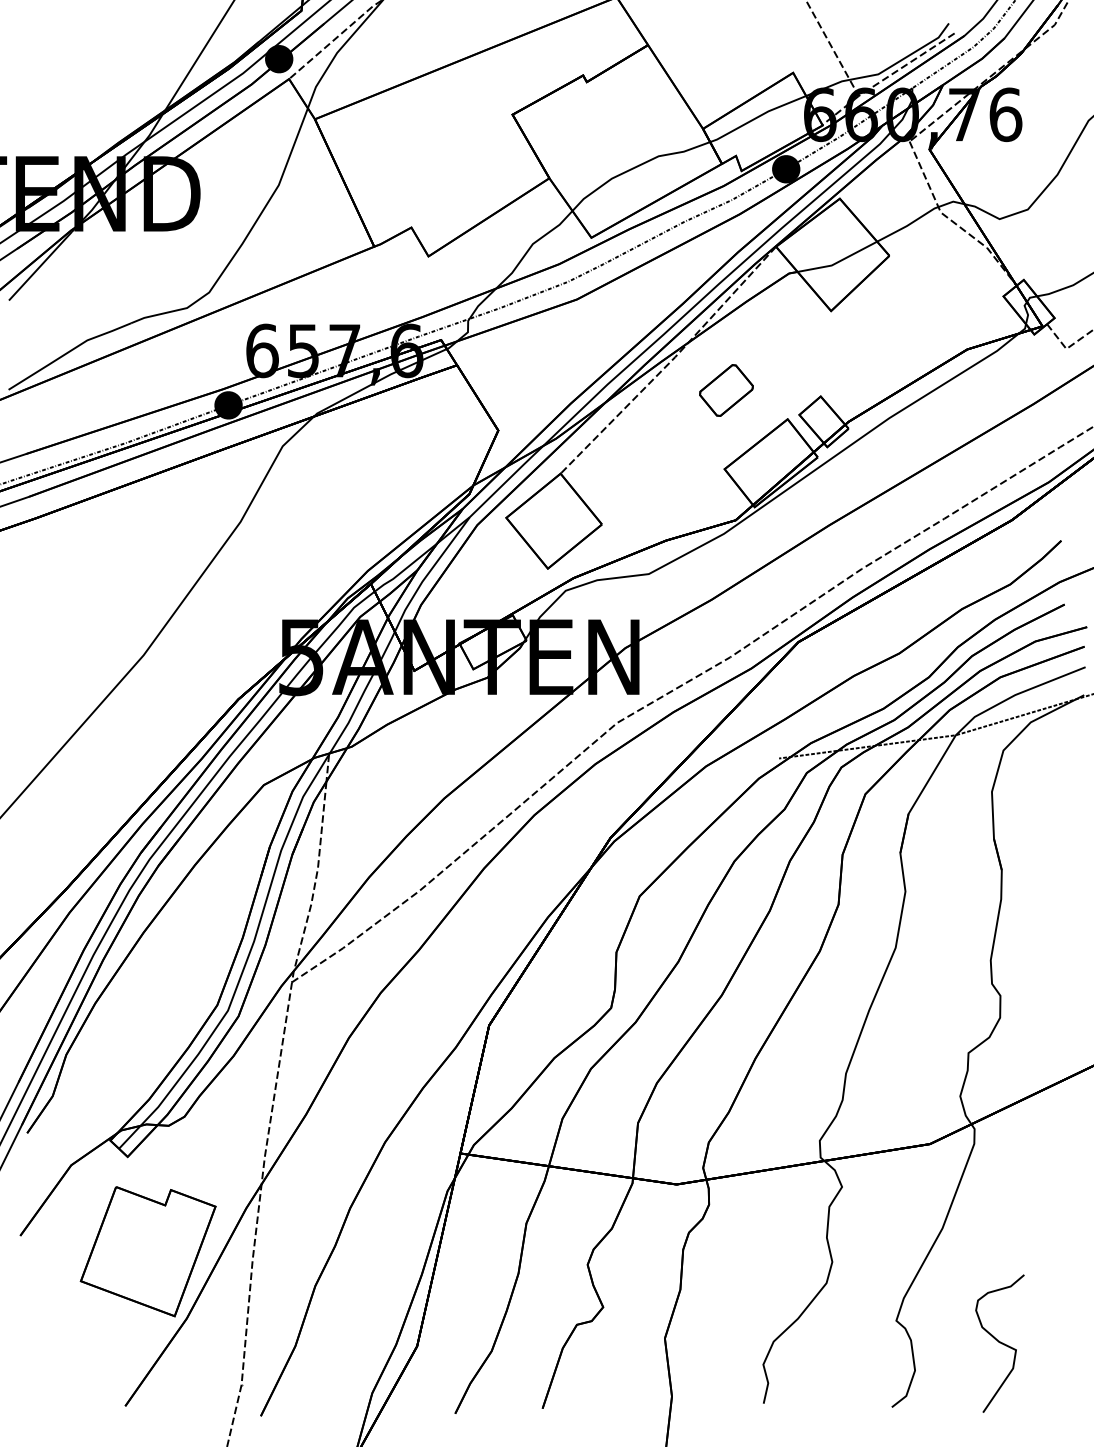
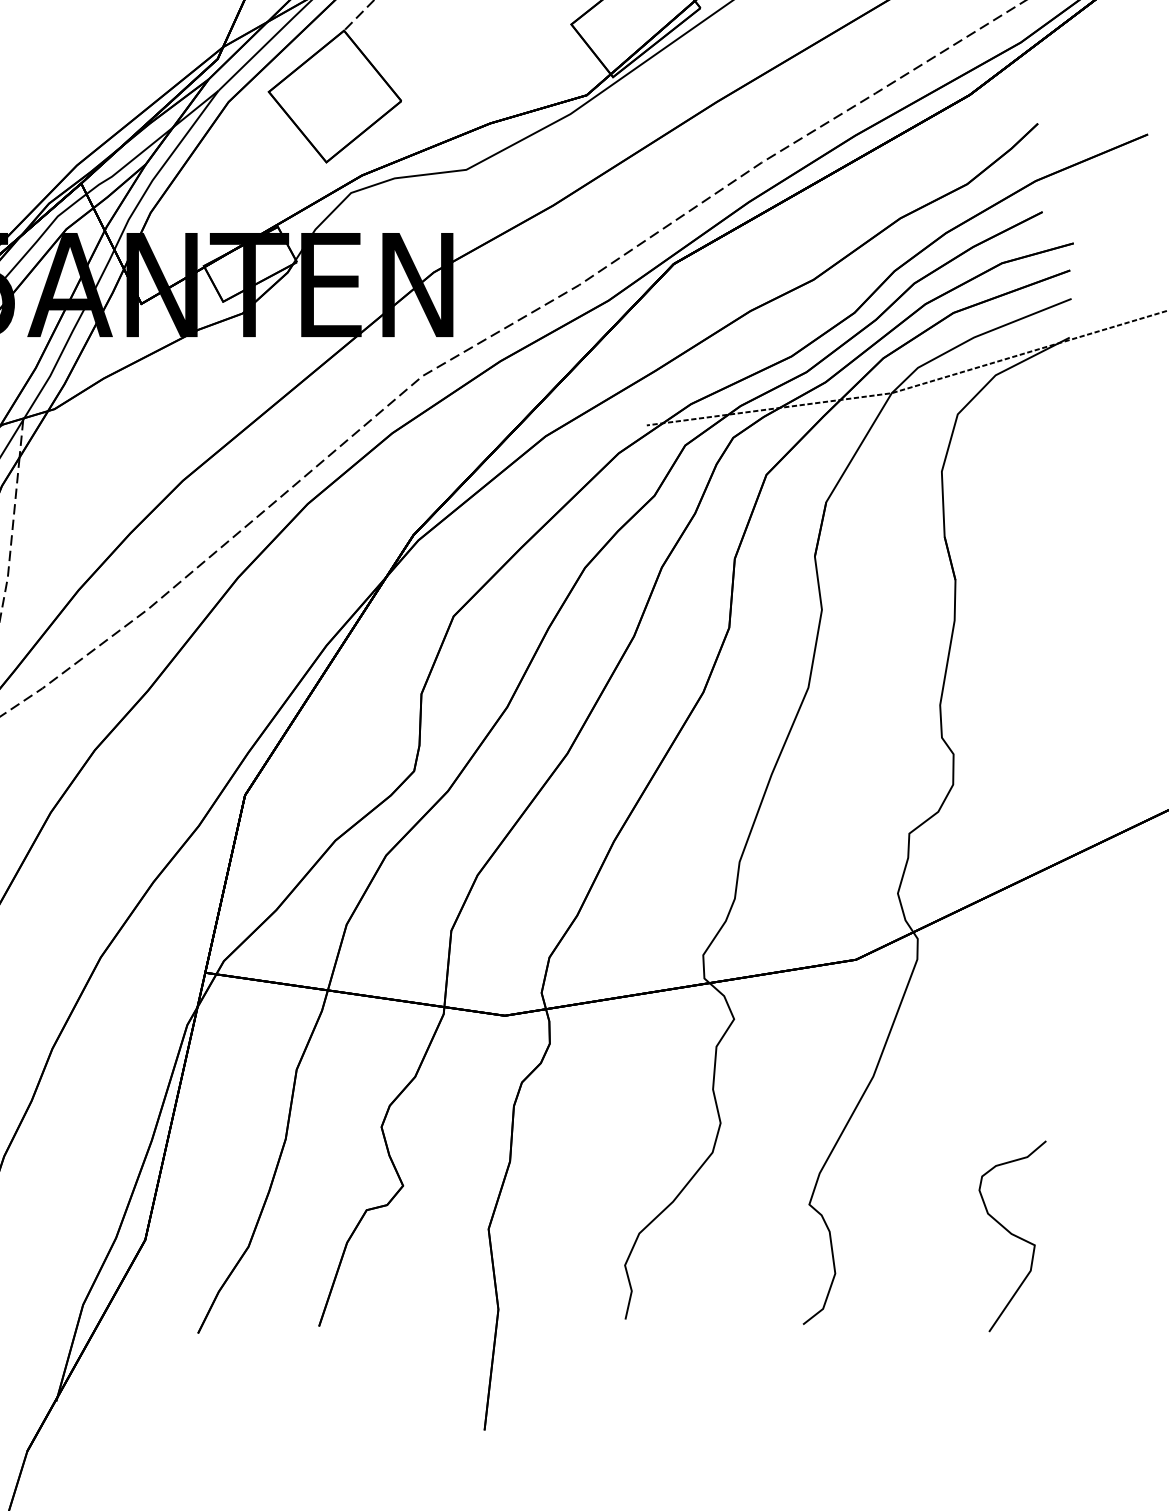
curve: (999, 1343) -> (1011, 1236), moved

